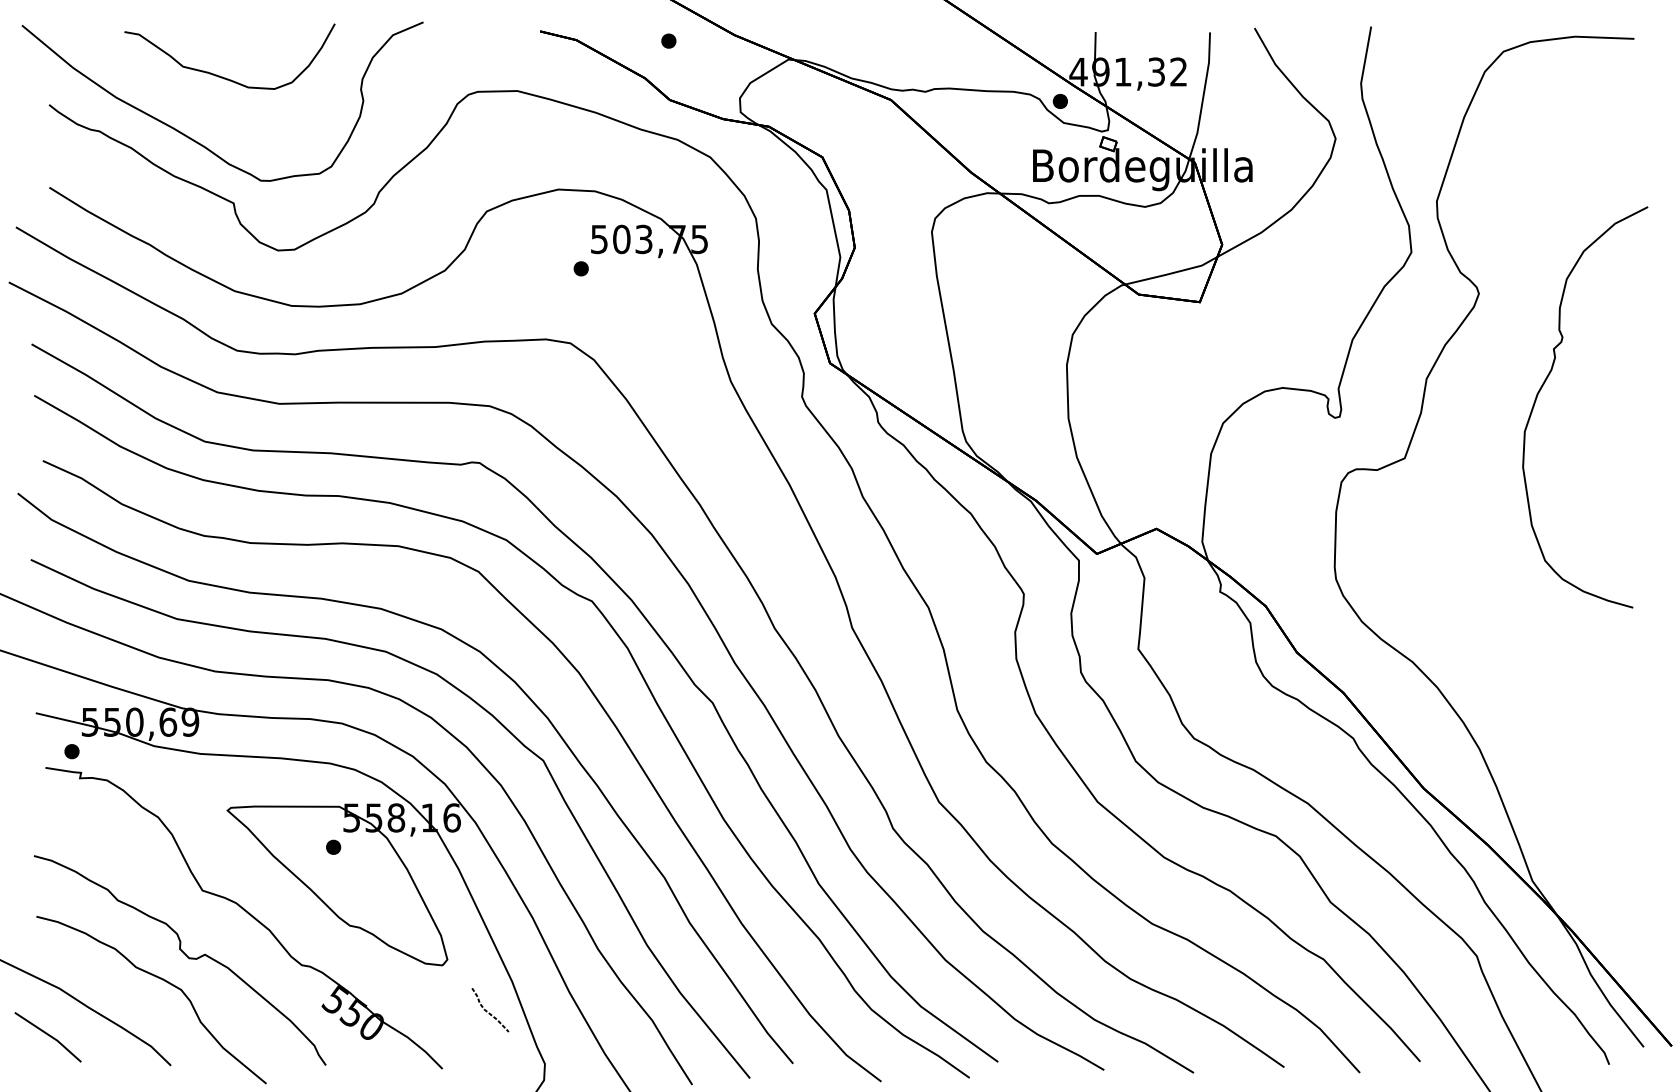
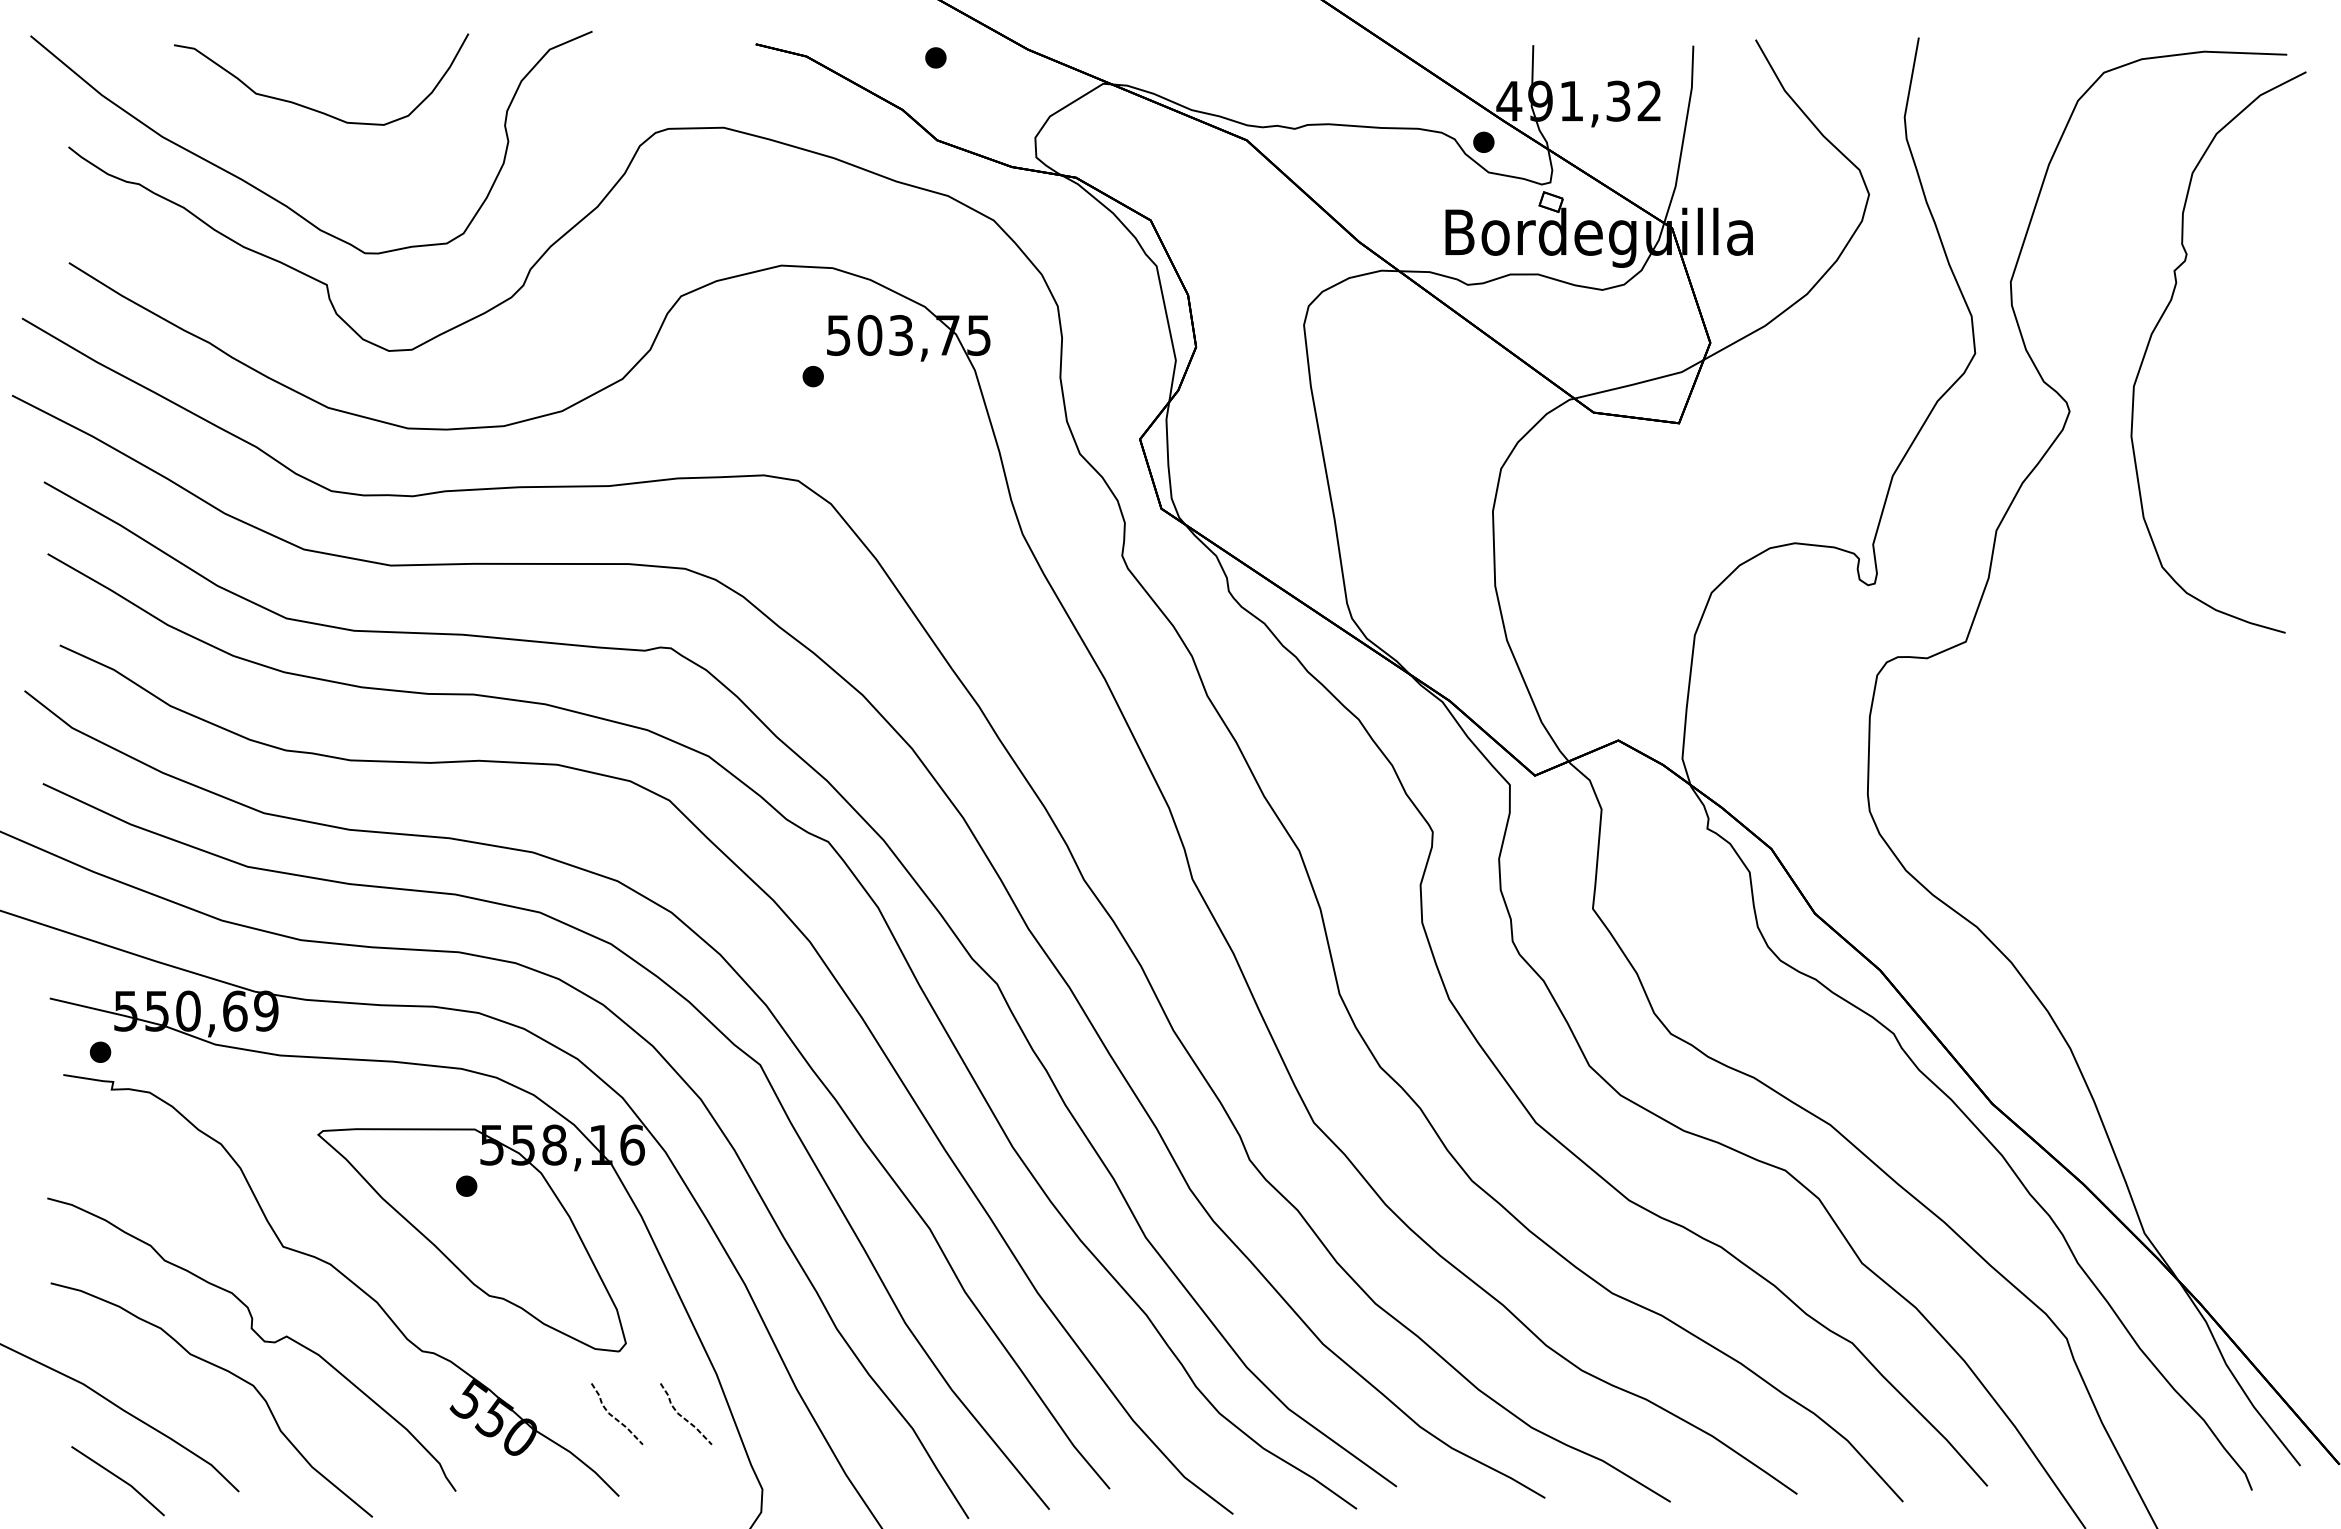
part: (1544, 383) -> (2161, 319), moved
curve: (439, 1012) -> (615, 1417), added
line: (49, 1036) -> (119, 1479), moved

